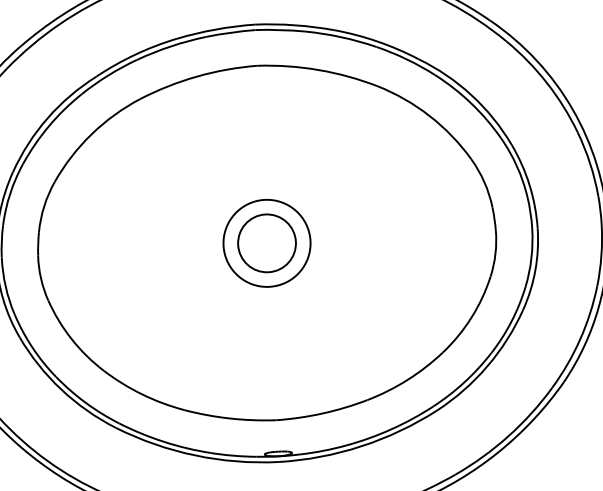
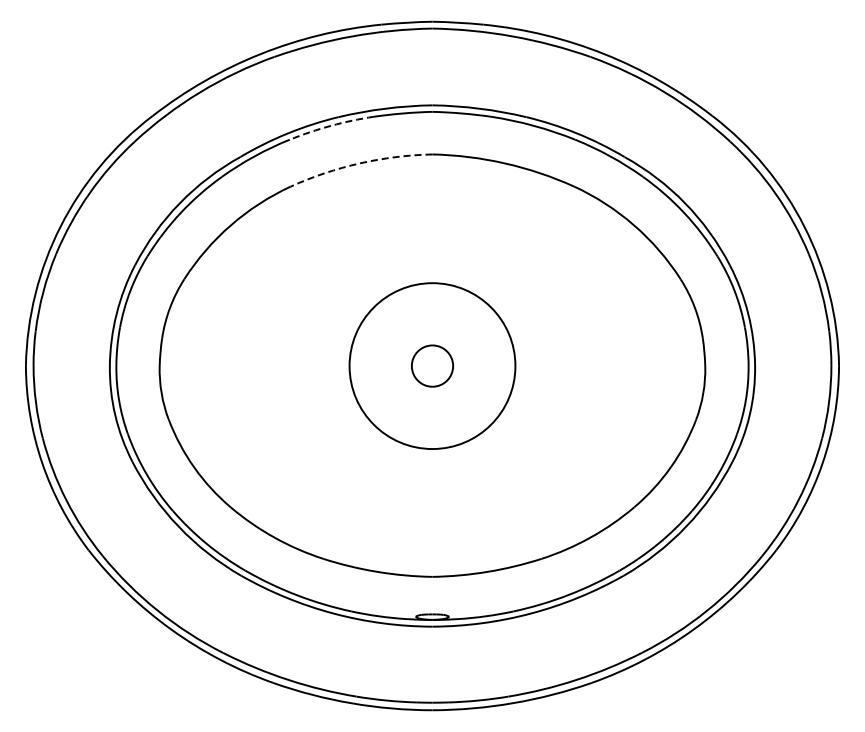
arc: (171, 46) -> (331, 125), solid -> dashed
arc: (196, 76) -> (359, 163), solid -> dashed
circle: (267, 242) -> (432, 365), size x0.6
circle: (267, 242) -> (432, 365), size x1.6

